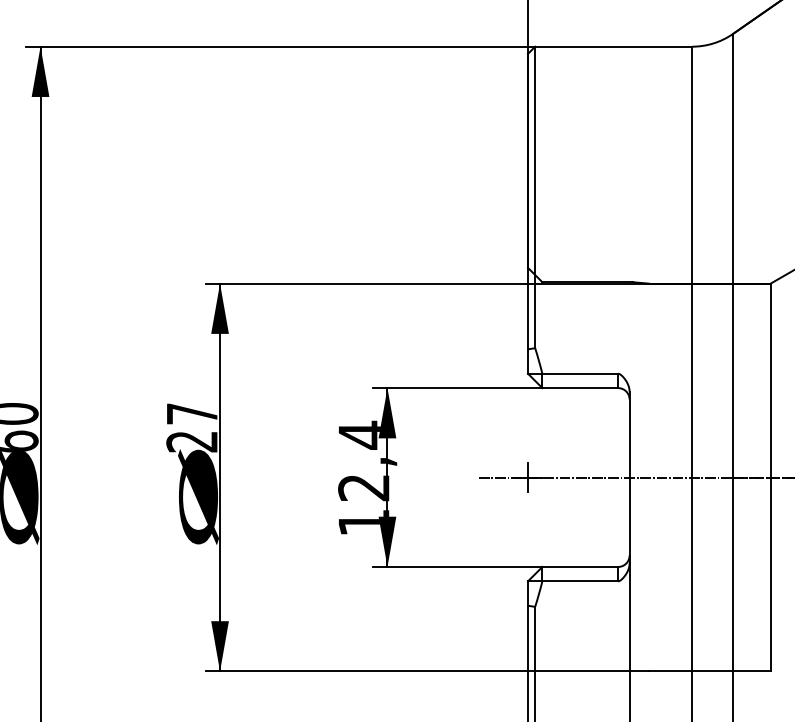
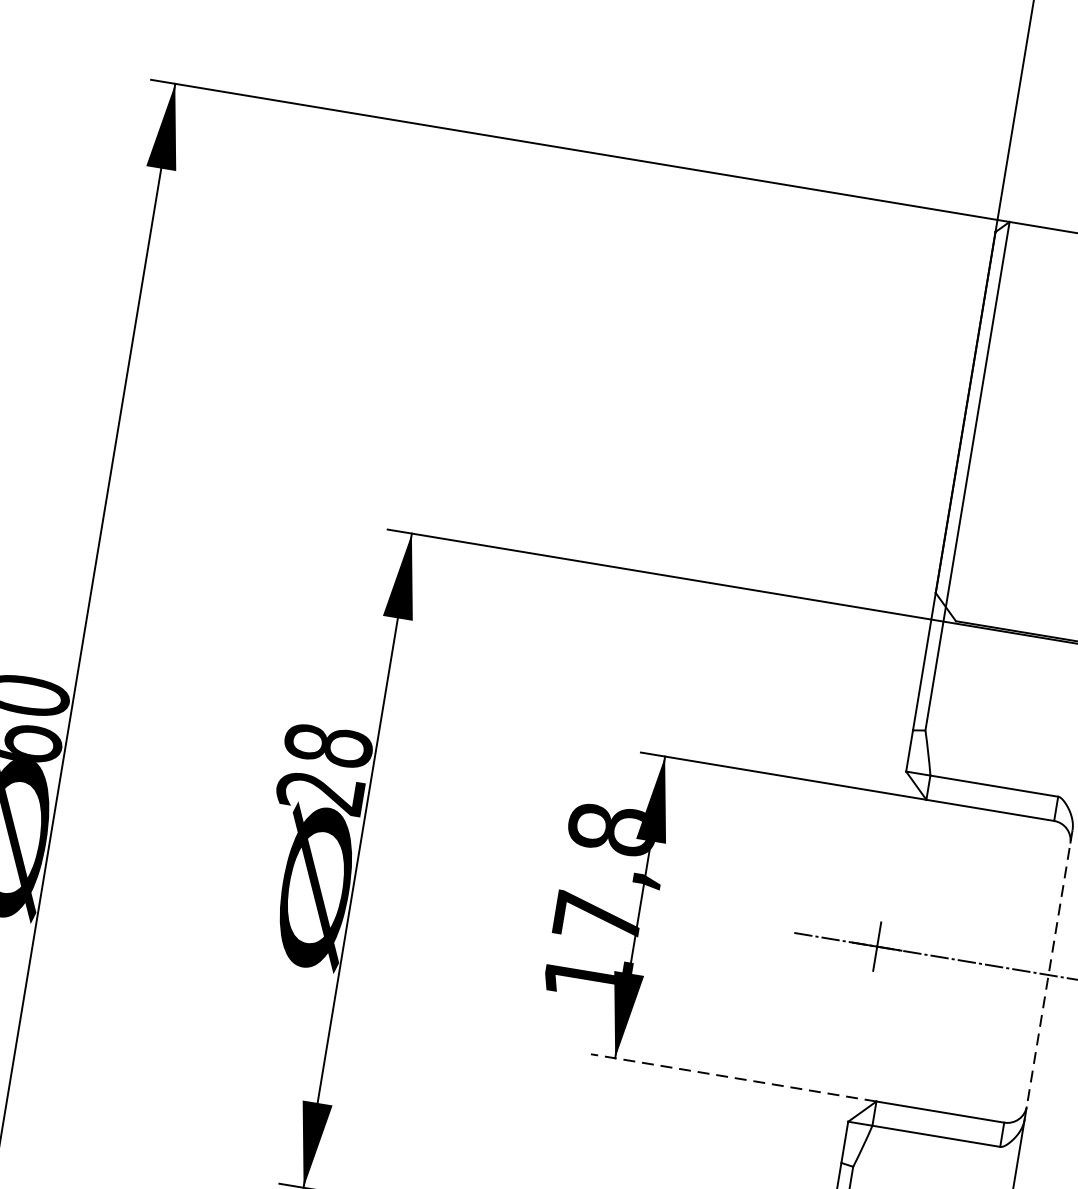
text: (192, 413) -> (329, 744), 27 -> 28
text: (363, 460) -> (604, 871), 12,4 -> 17,8
line: (629, 477) -> (1048, 974), solid -> dashed
line: (457, 566) -> (733, 1077), solid -> dashed

